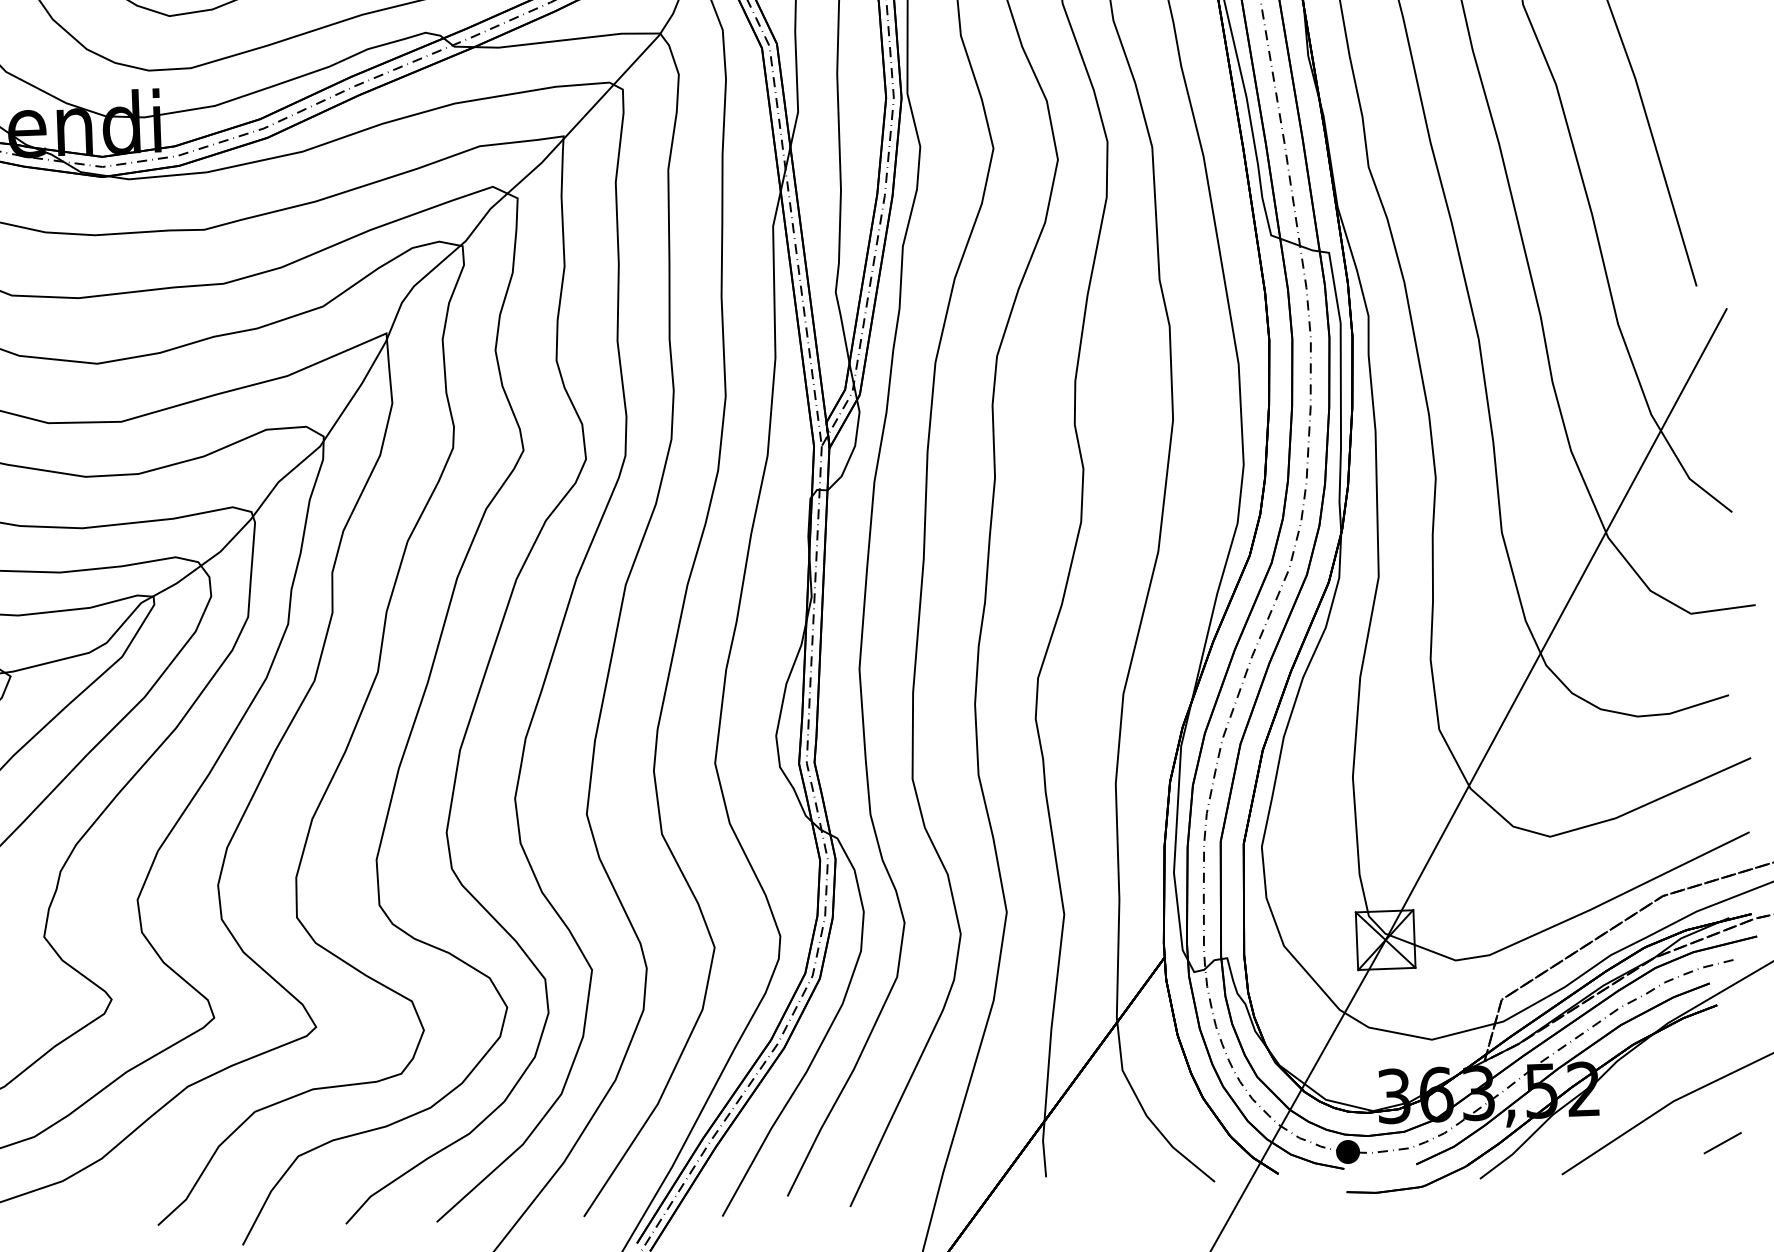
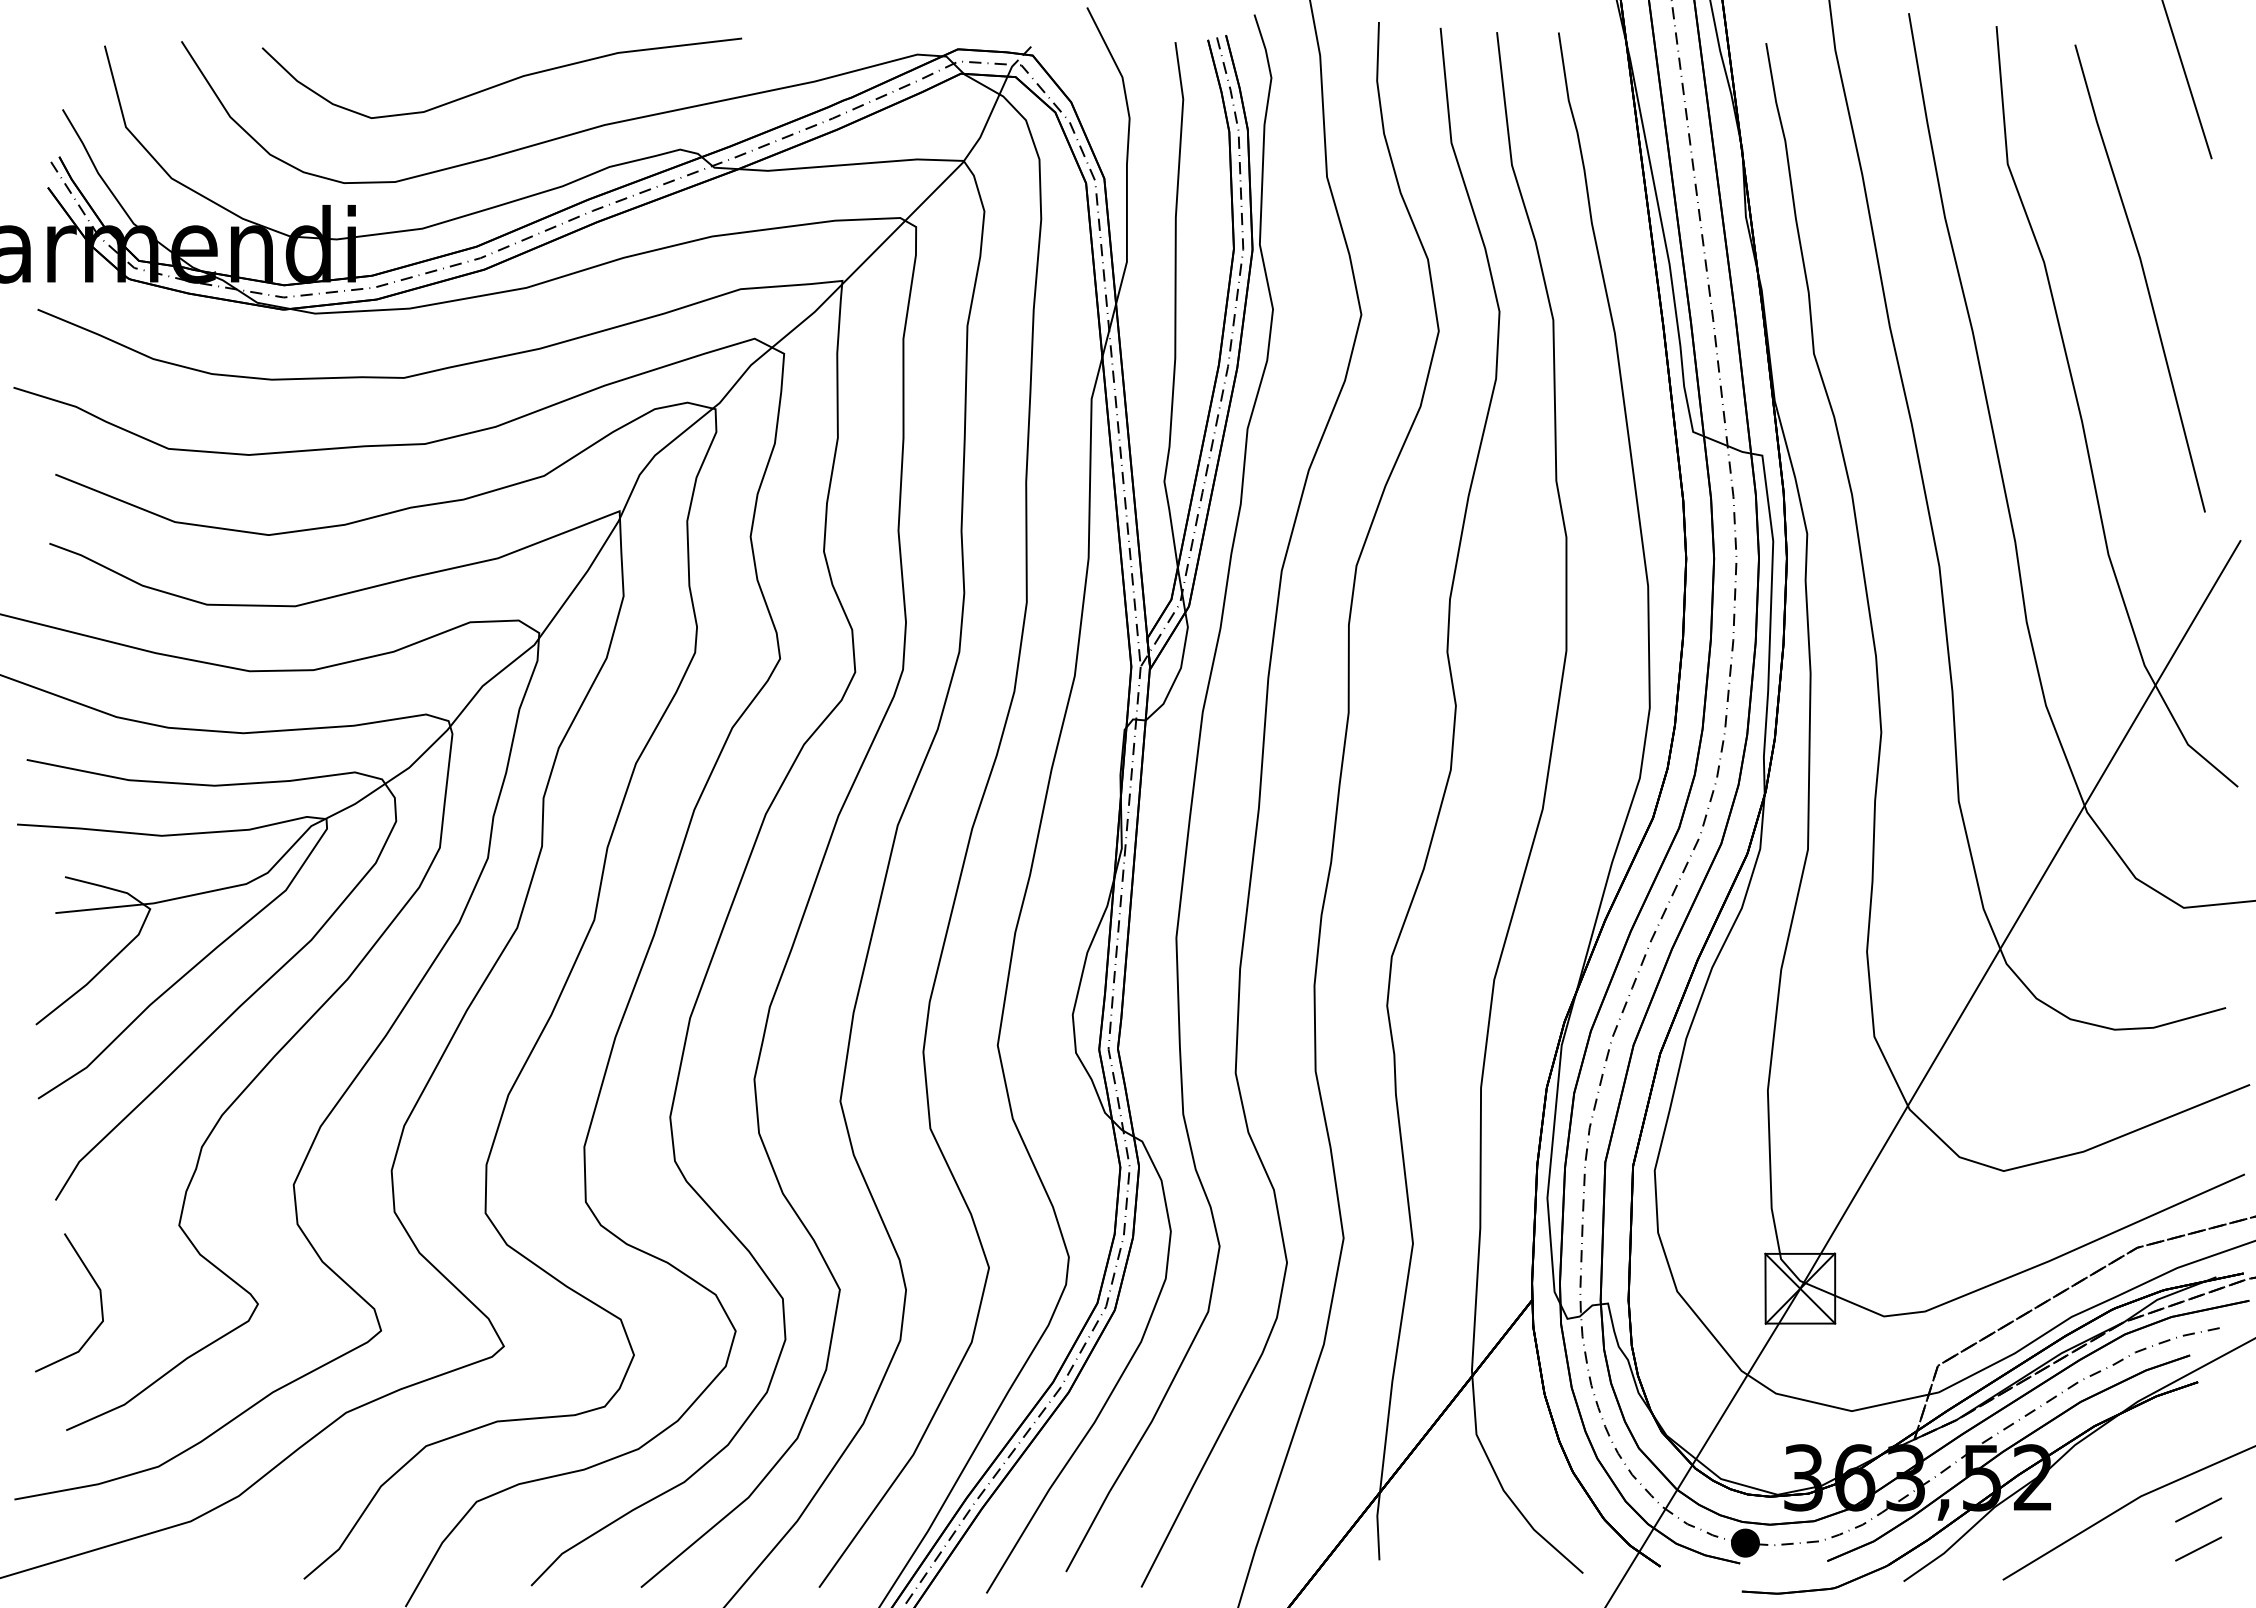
line: (1721, 1110) -> (2198, 1509), added

